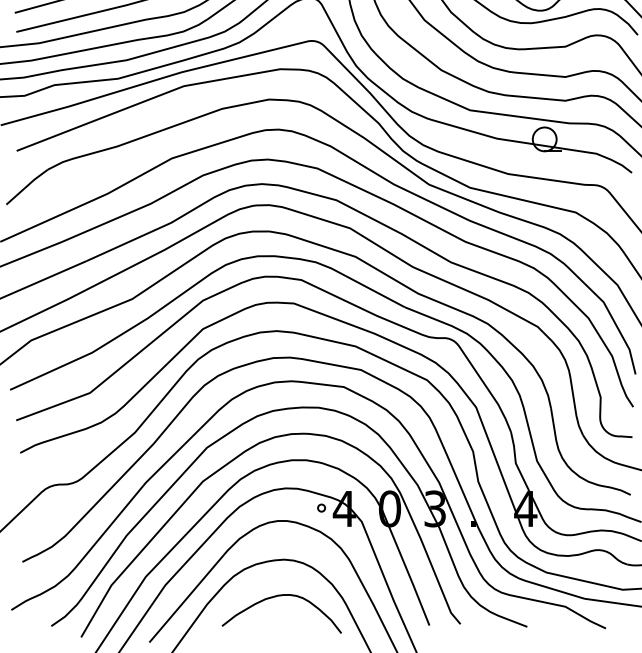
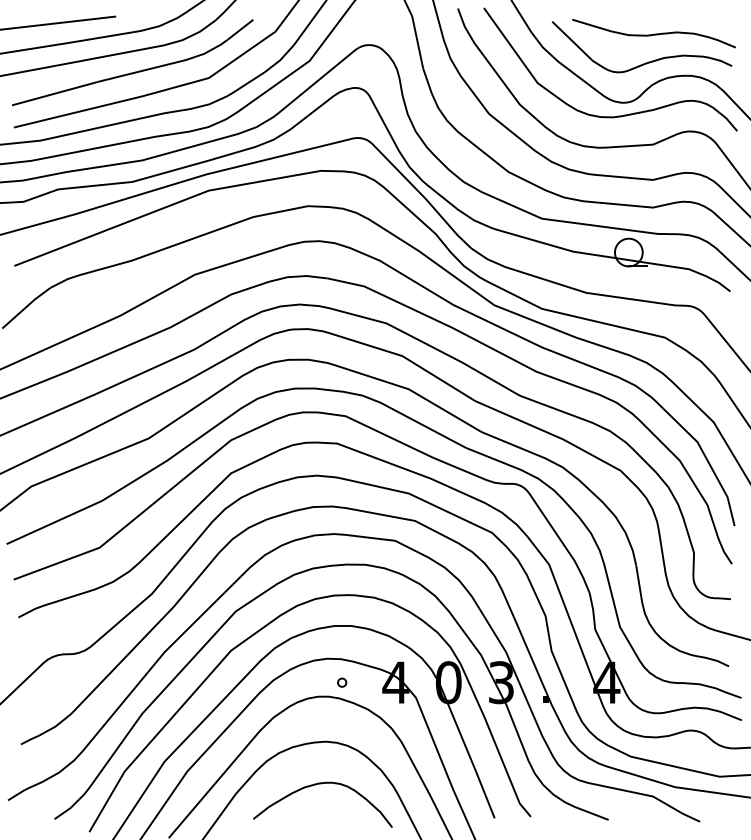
circle: (321, 507) -> (342, 682), moved

